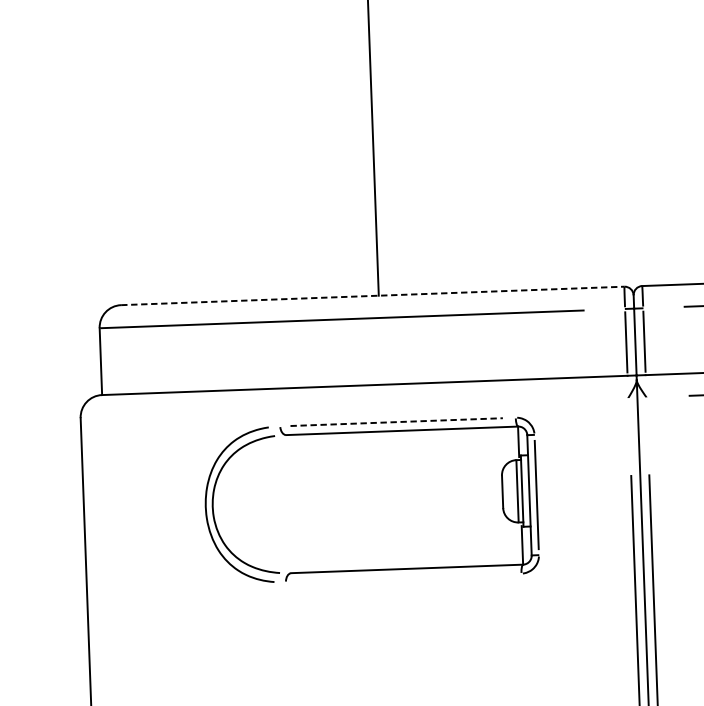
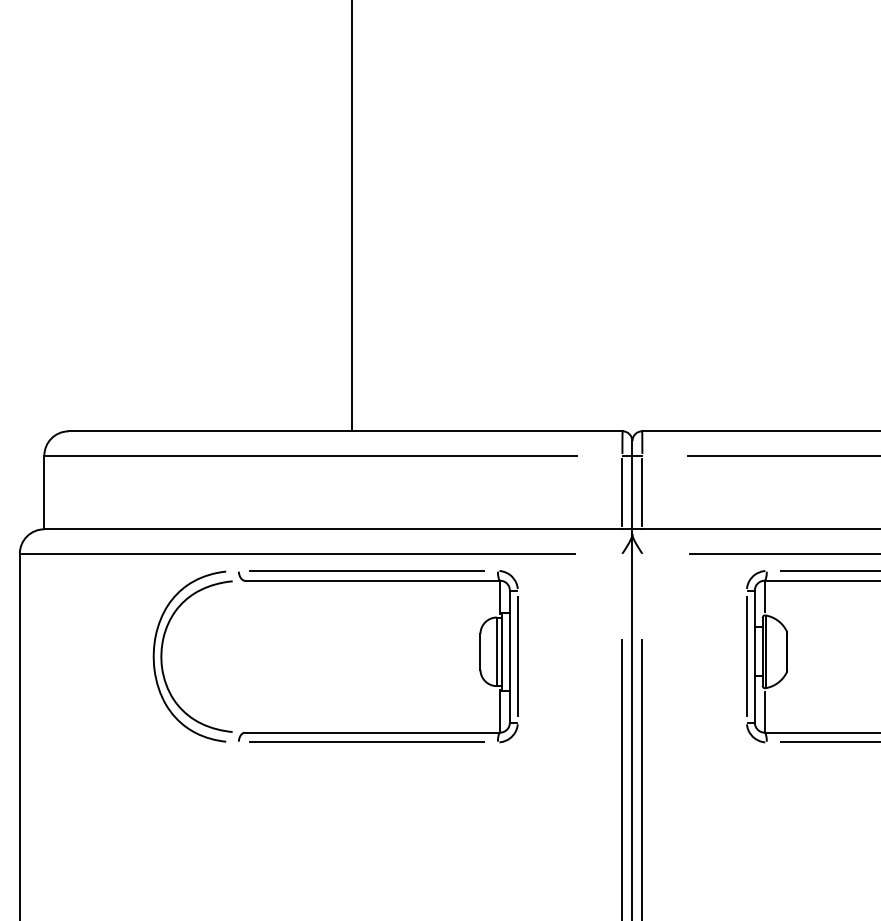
line: (372, 296) -> (345, 431), dashed -> solid
line: (333, 408) -> (297, 553), added
line: (396, 421) -> (366, 570), dashed -> solid
line: (402, 577) -> (366, 741), added

